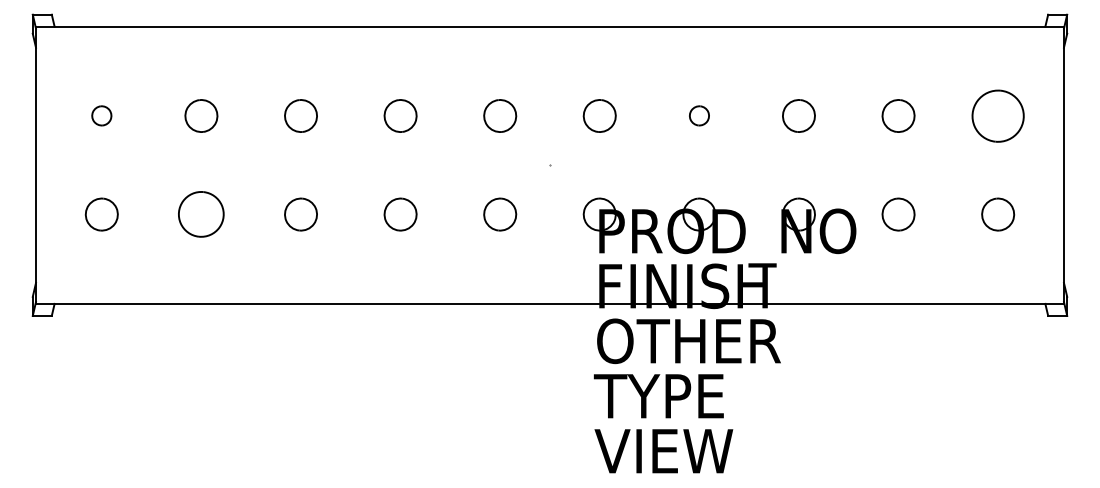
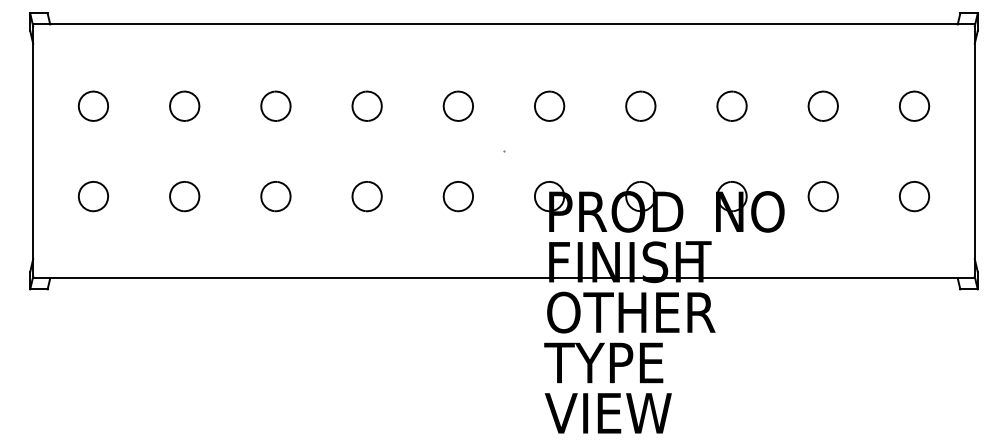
part: (101, 115) -> (93, 105), size x1.67
part: (699, 115) -> (640, 105), size x1.67
part: (998, 115) -> (914, 105), size x0.62
part: (201, 214) -> (184, 196), size x0.71

